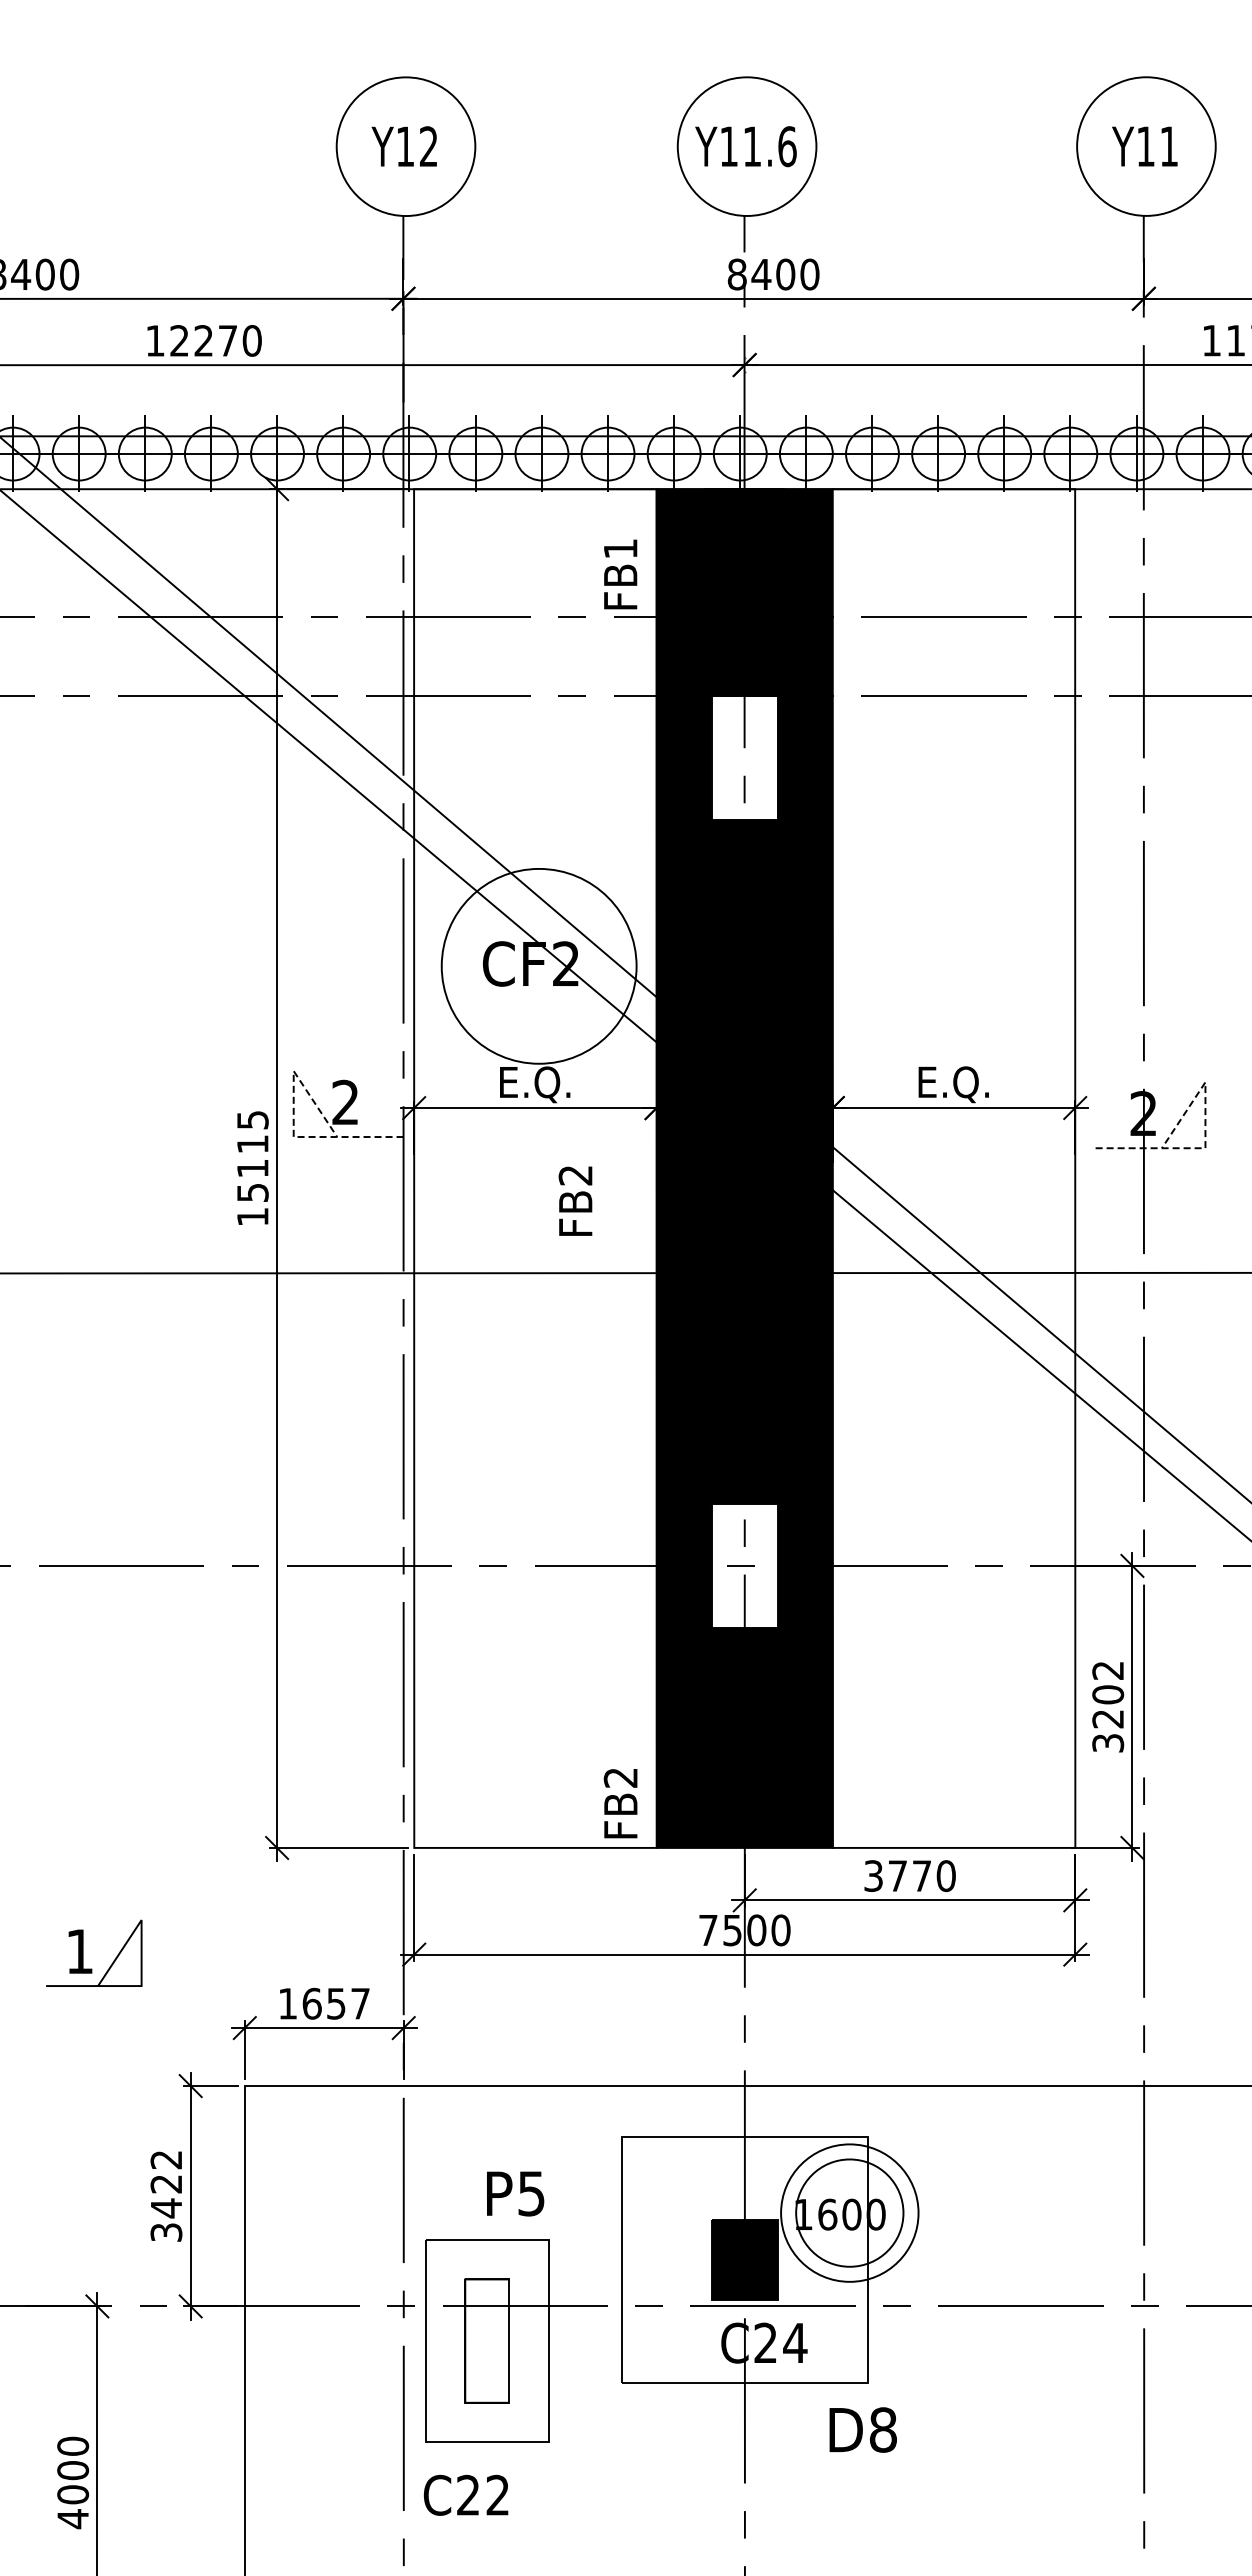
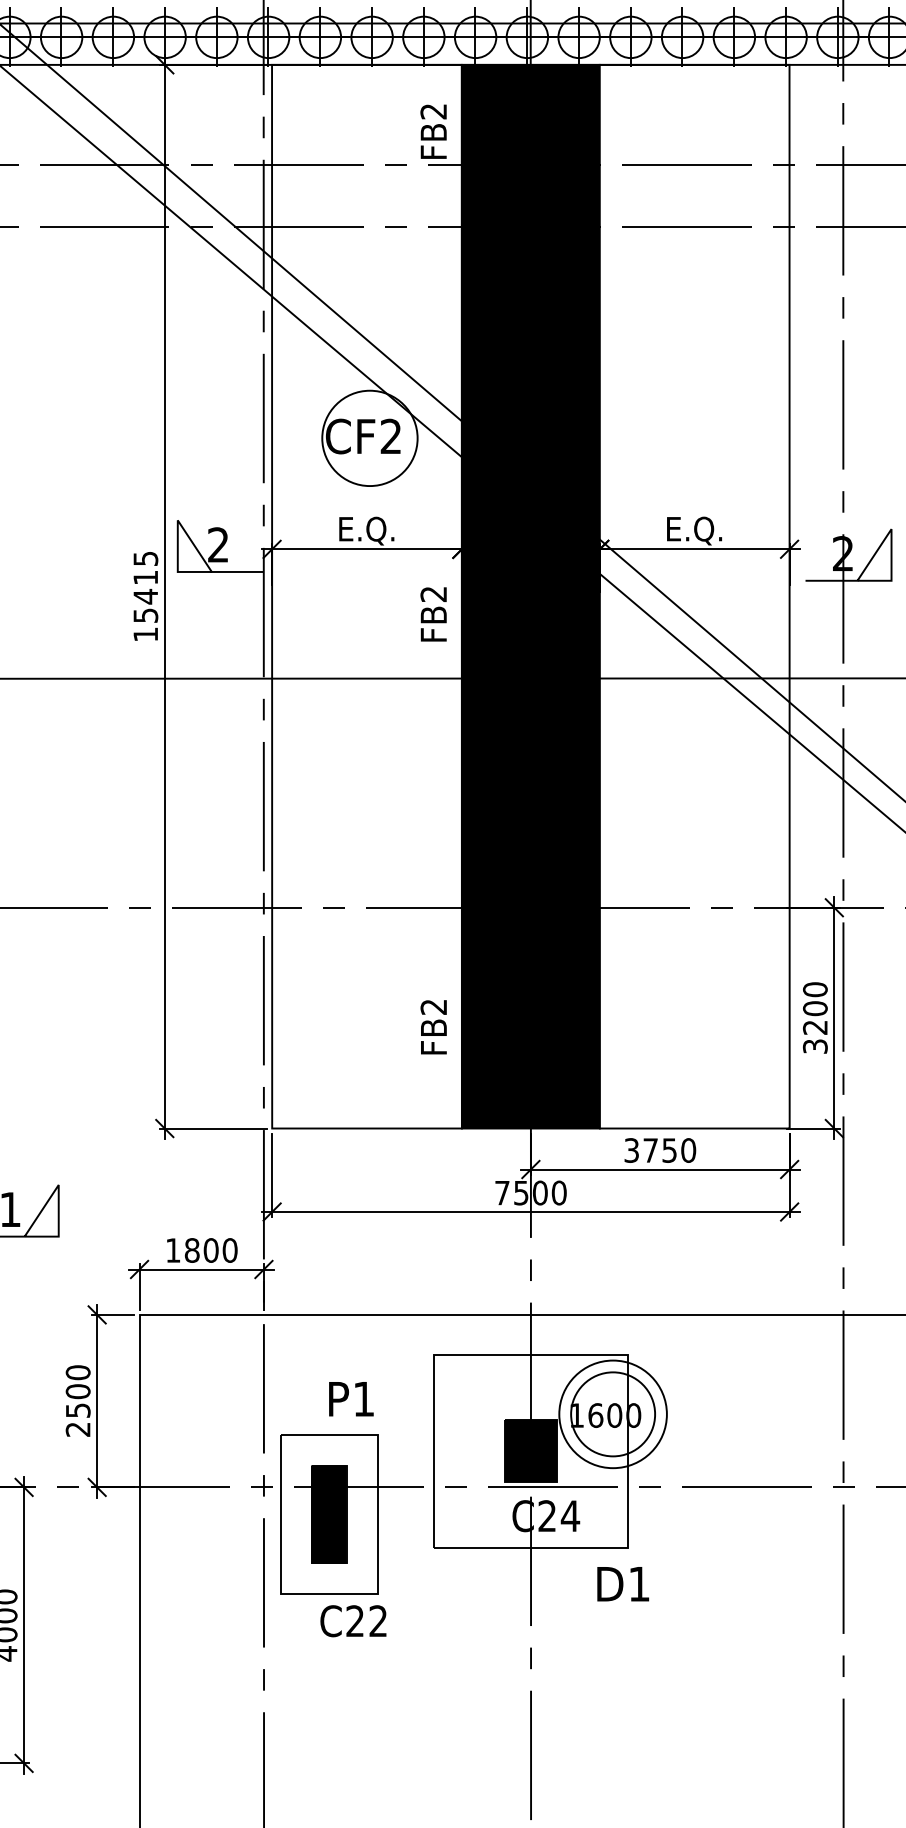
text: (620, 548) -> (433, 111), FB1 -> FB2
fill: (744, 757) -> (530, 274), added
circle: (539, 966) -> (370, 438), size x0.62
line: (293, 1119) -> (177, 558), dashed -> solid
line: (1205, 1130) -> (891, 566), dashed -> solid
text: (252, 1168) -> (145, 596), 15115 -> 15415
text: (575, 1200) -> (433, 613), moved
fill: (744, 1565) -> (530, 907), added
text: (1108, 1670) -> (815, 989), 3202 -> 3200
text: (620, 1803) -> (433, 1027), moved
text: (921, 1876) -> (669, 1150), 3770 -> 3750
text: (336, 2003) -> (211, 1250), 1657 -> 1800
text: (531, 2193) -> (363, 1399), P5 -> P1
text: (166, 2195) -> (78, 1400), 3422 -> 2500
fill: (487, 2340) -> (329, 1514), added
text: (882, 2429) -> (638, 1583), D8 -> D1
text: (465, 2494) -> (352, 1620), moved

